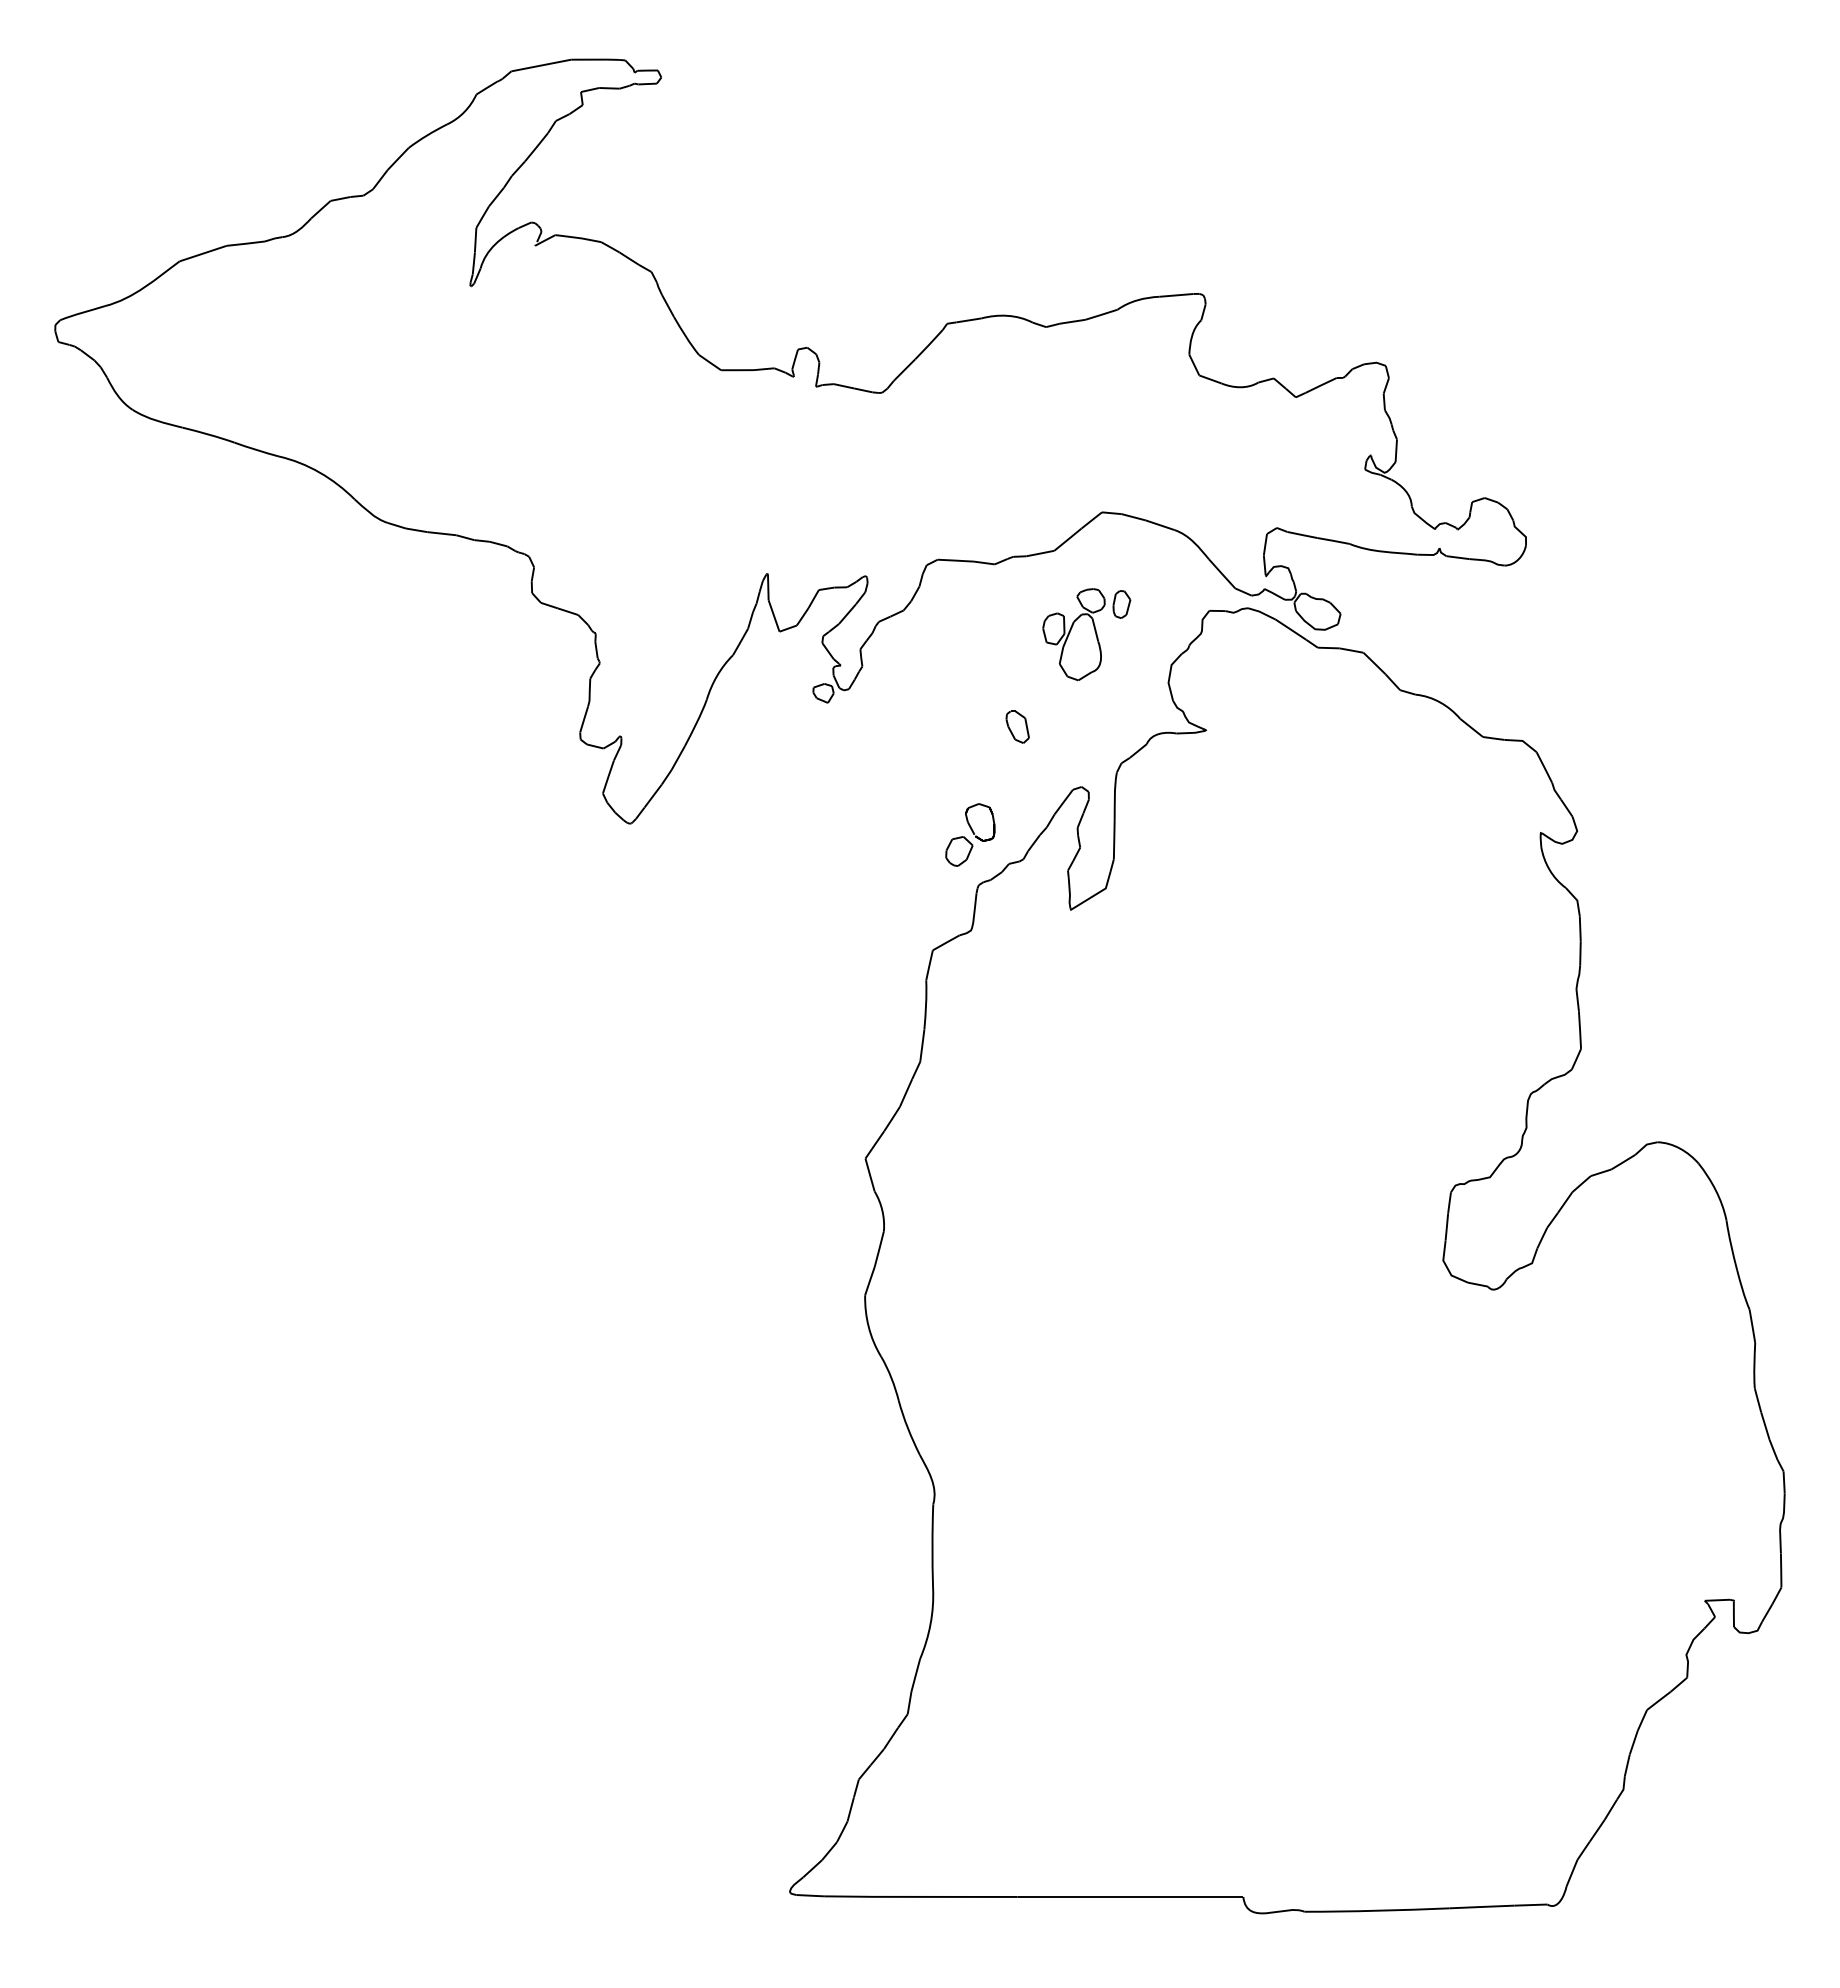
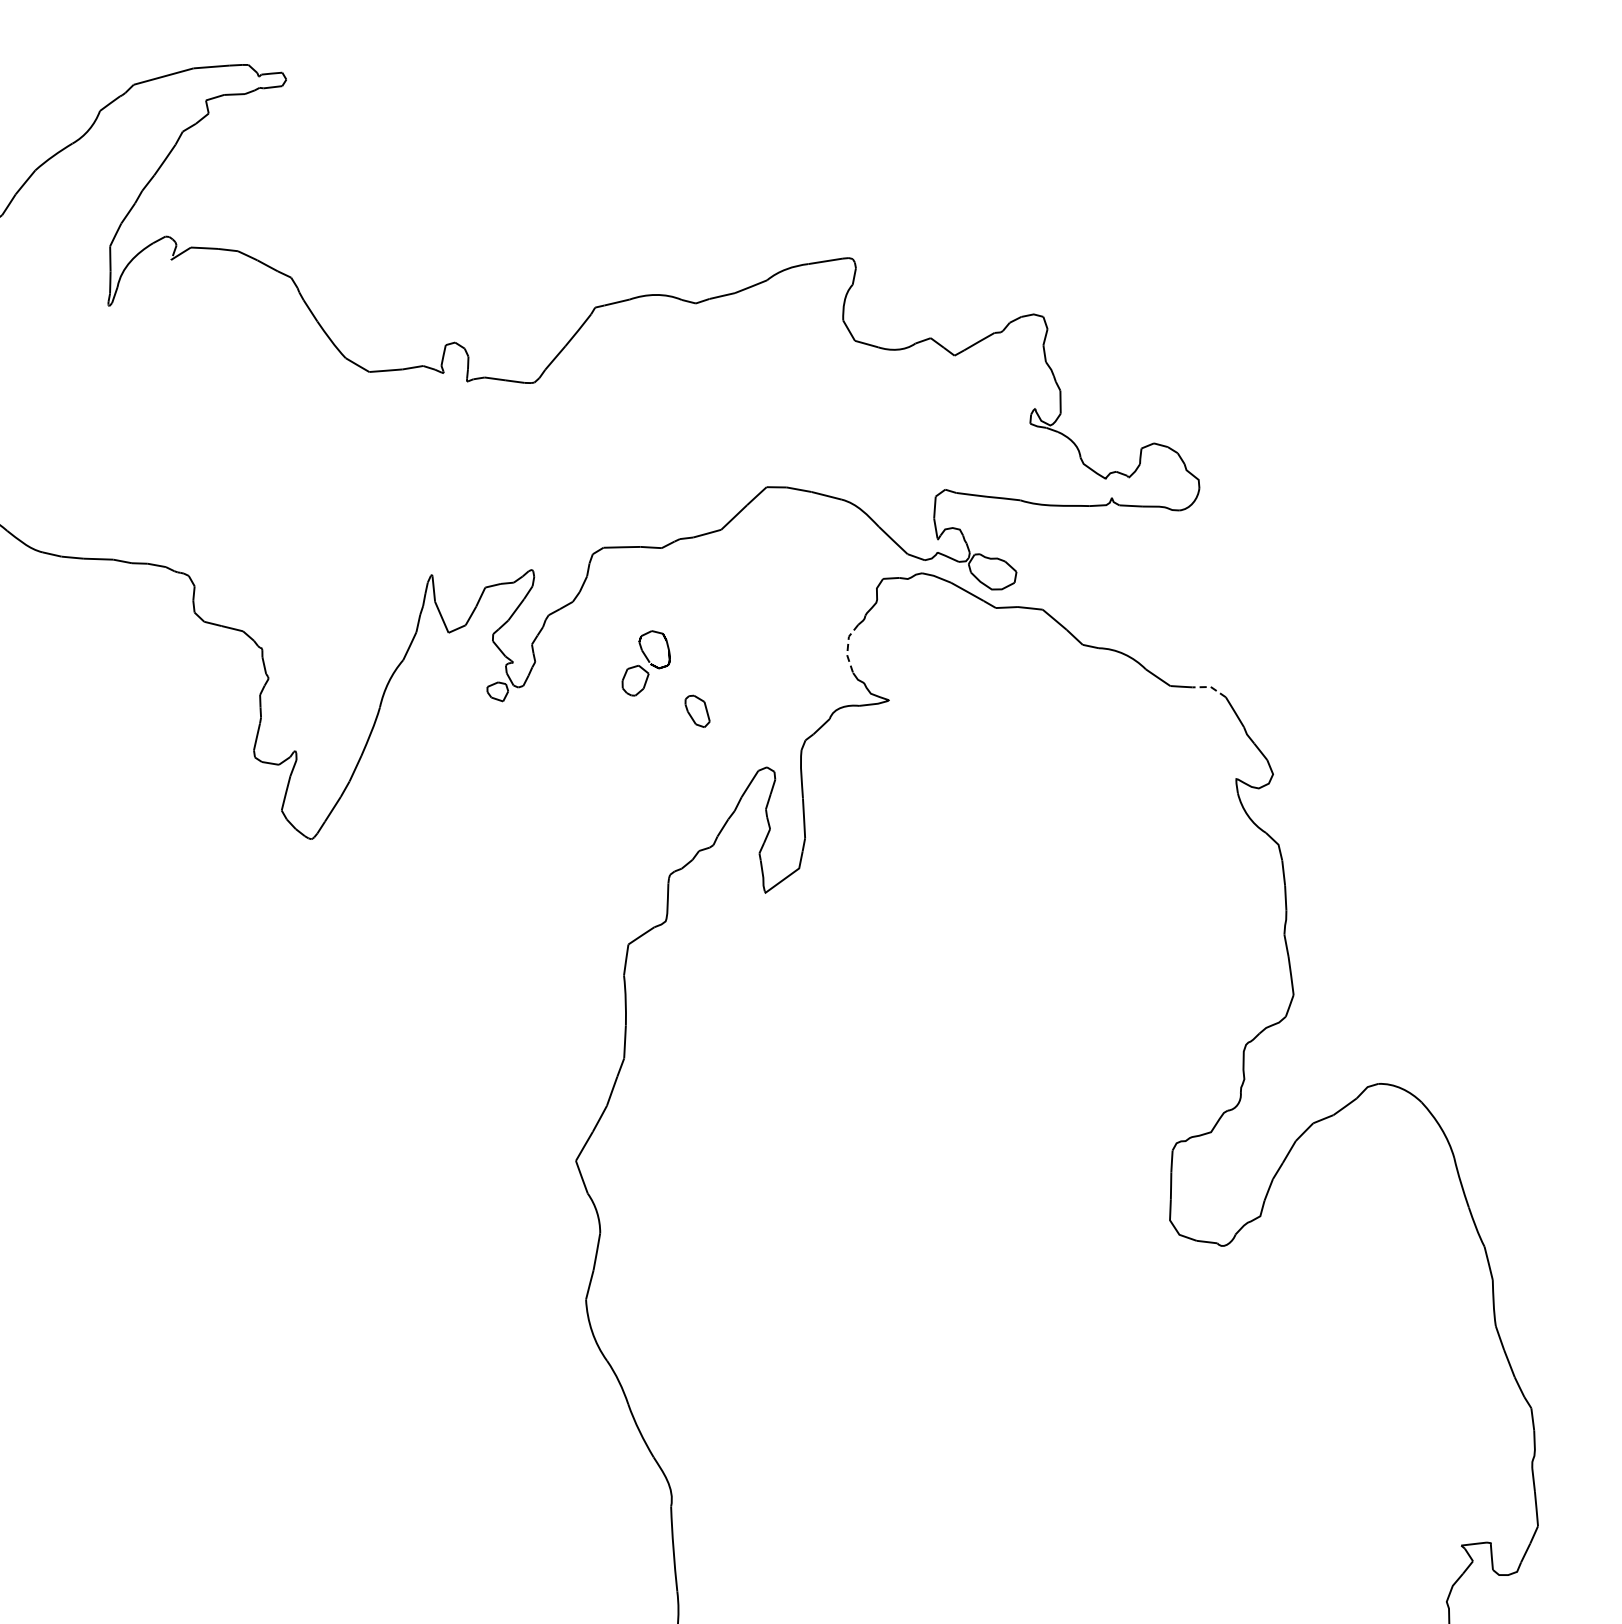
part: (1086, 634) -> (760, 612), removed
line: (1169, 676) -> (847, 648), solid -> dashed
line: (1522, 740) -> (1210, 686), solid -> dashed
part: (970, 834) -> (645, 662), moved

